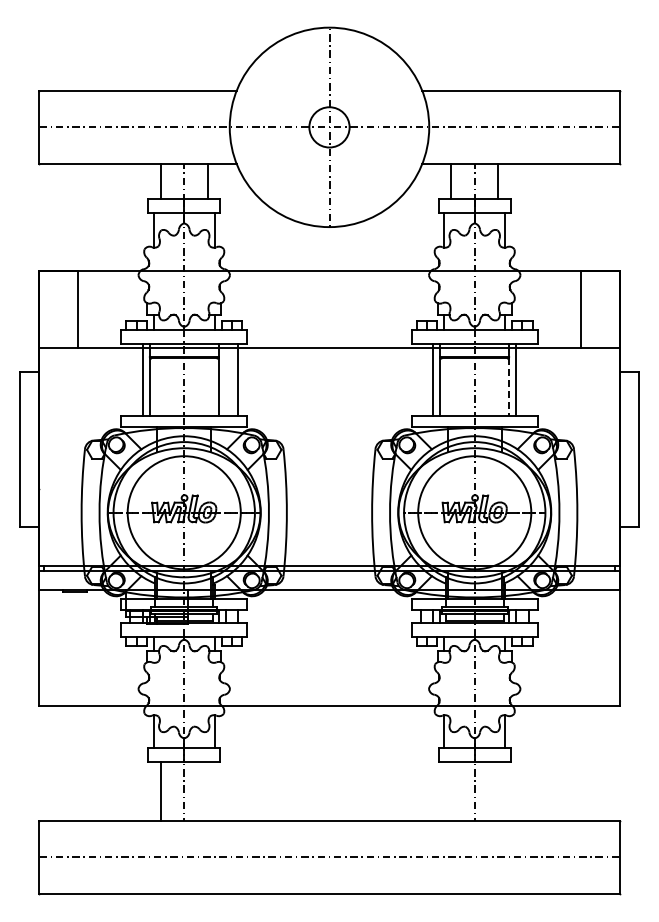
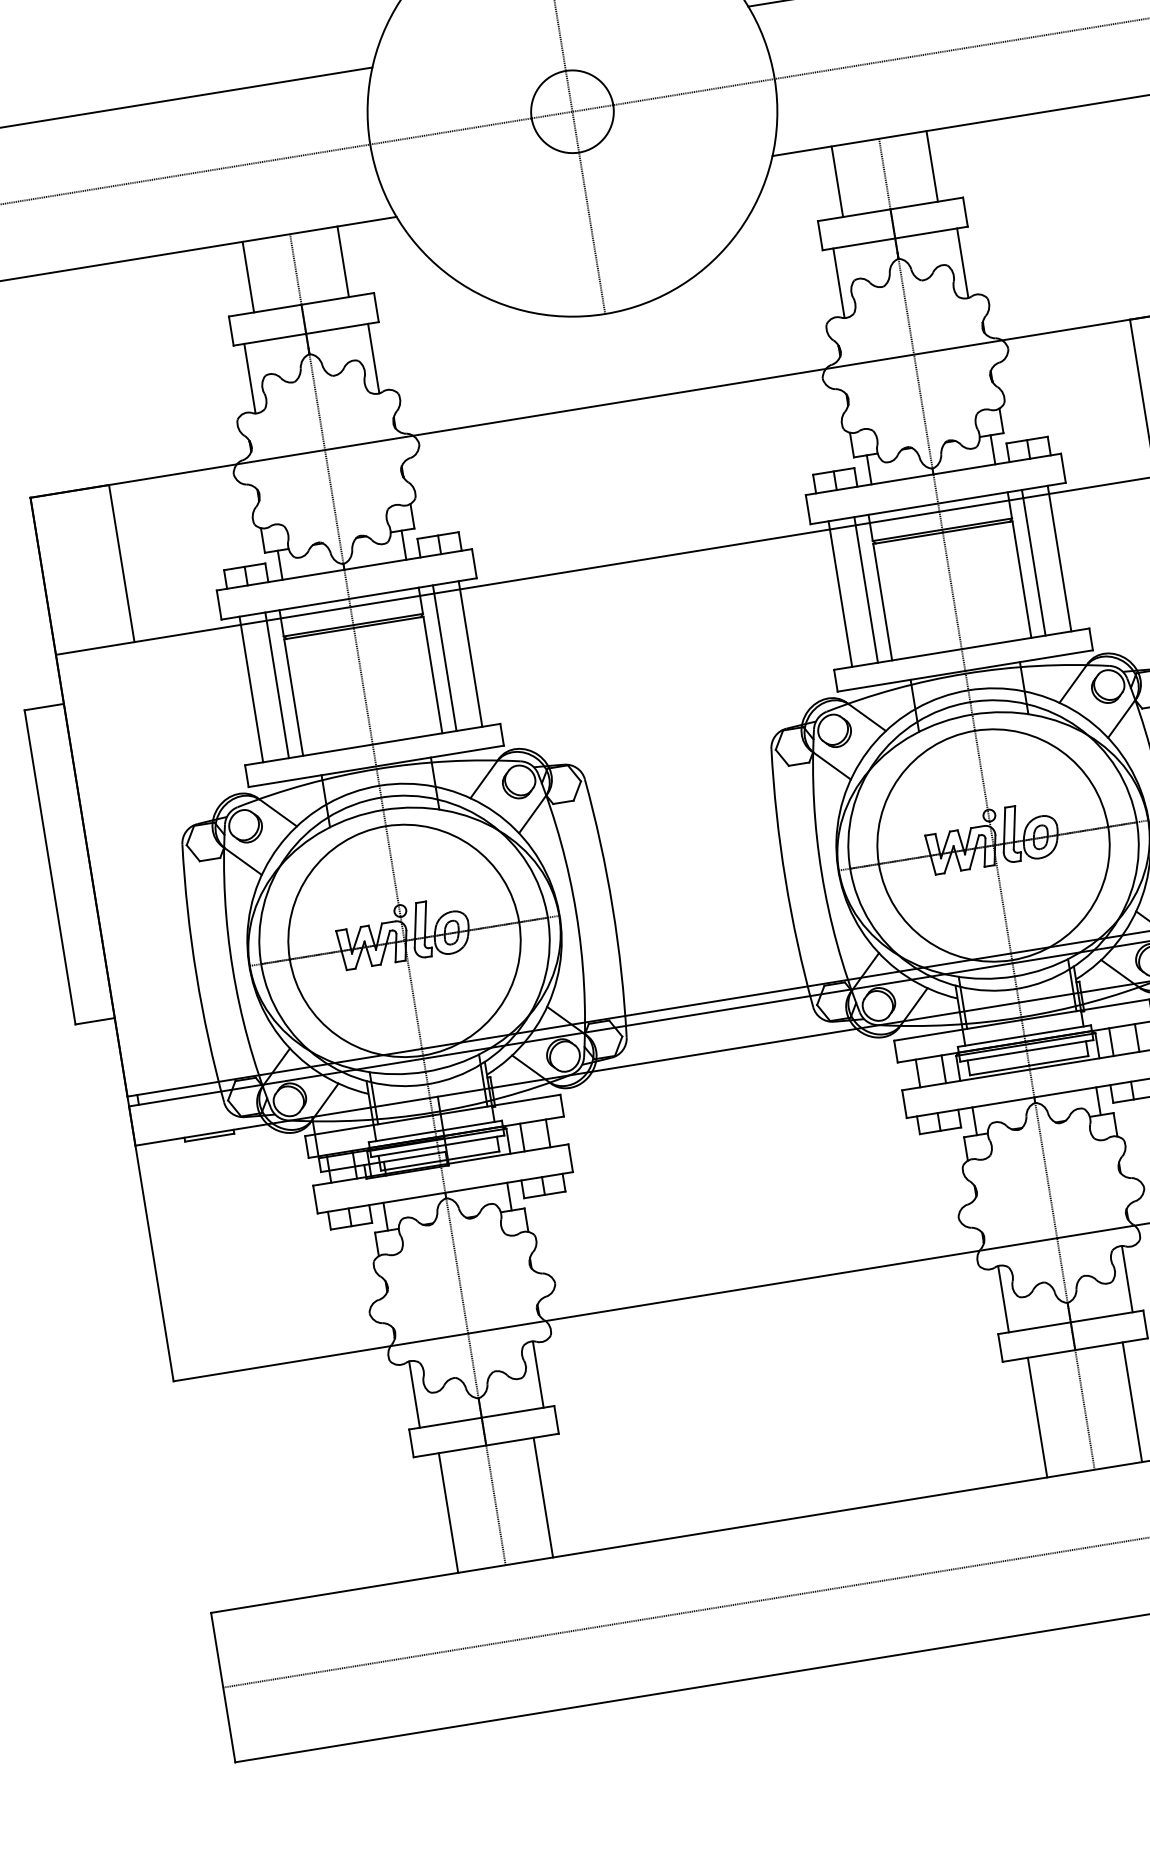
line: (130, 379) -> (251, 688), added
line: (225, 379) -> (444, 657), added
line: (420, 379) -> (839, 593), added
line: (528, 379) -> (1058, 557), added
line: (509, 387) -> (1022, 580), dashed -> solid
line: (207, 790) -> (542, 1496), added
line: (451, 790) -> (1037, 1416), added
line: (498, 790) -> (1132, 1400), added

